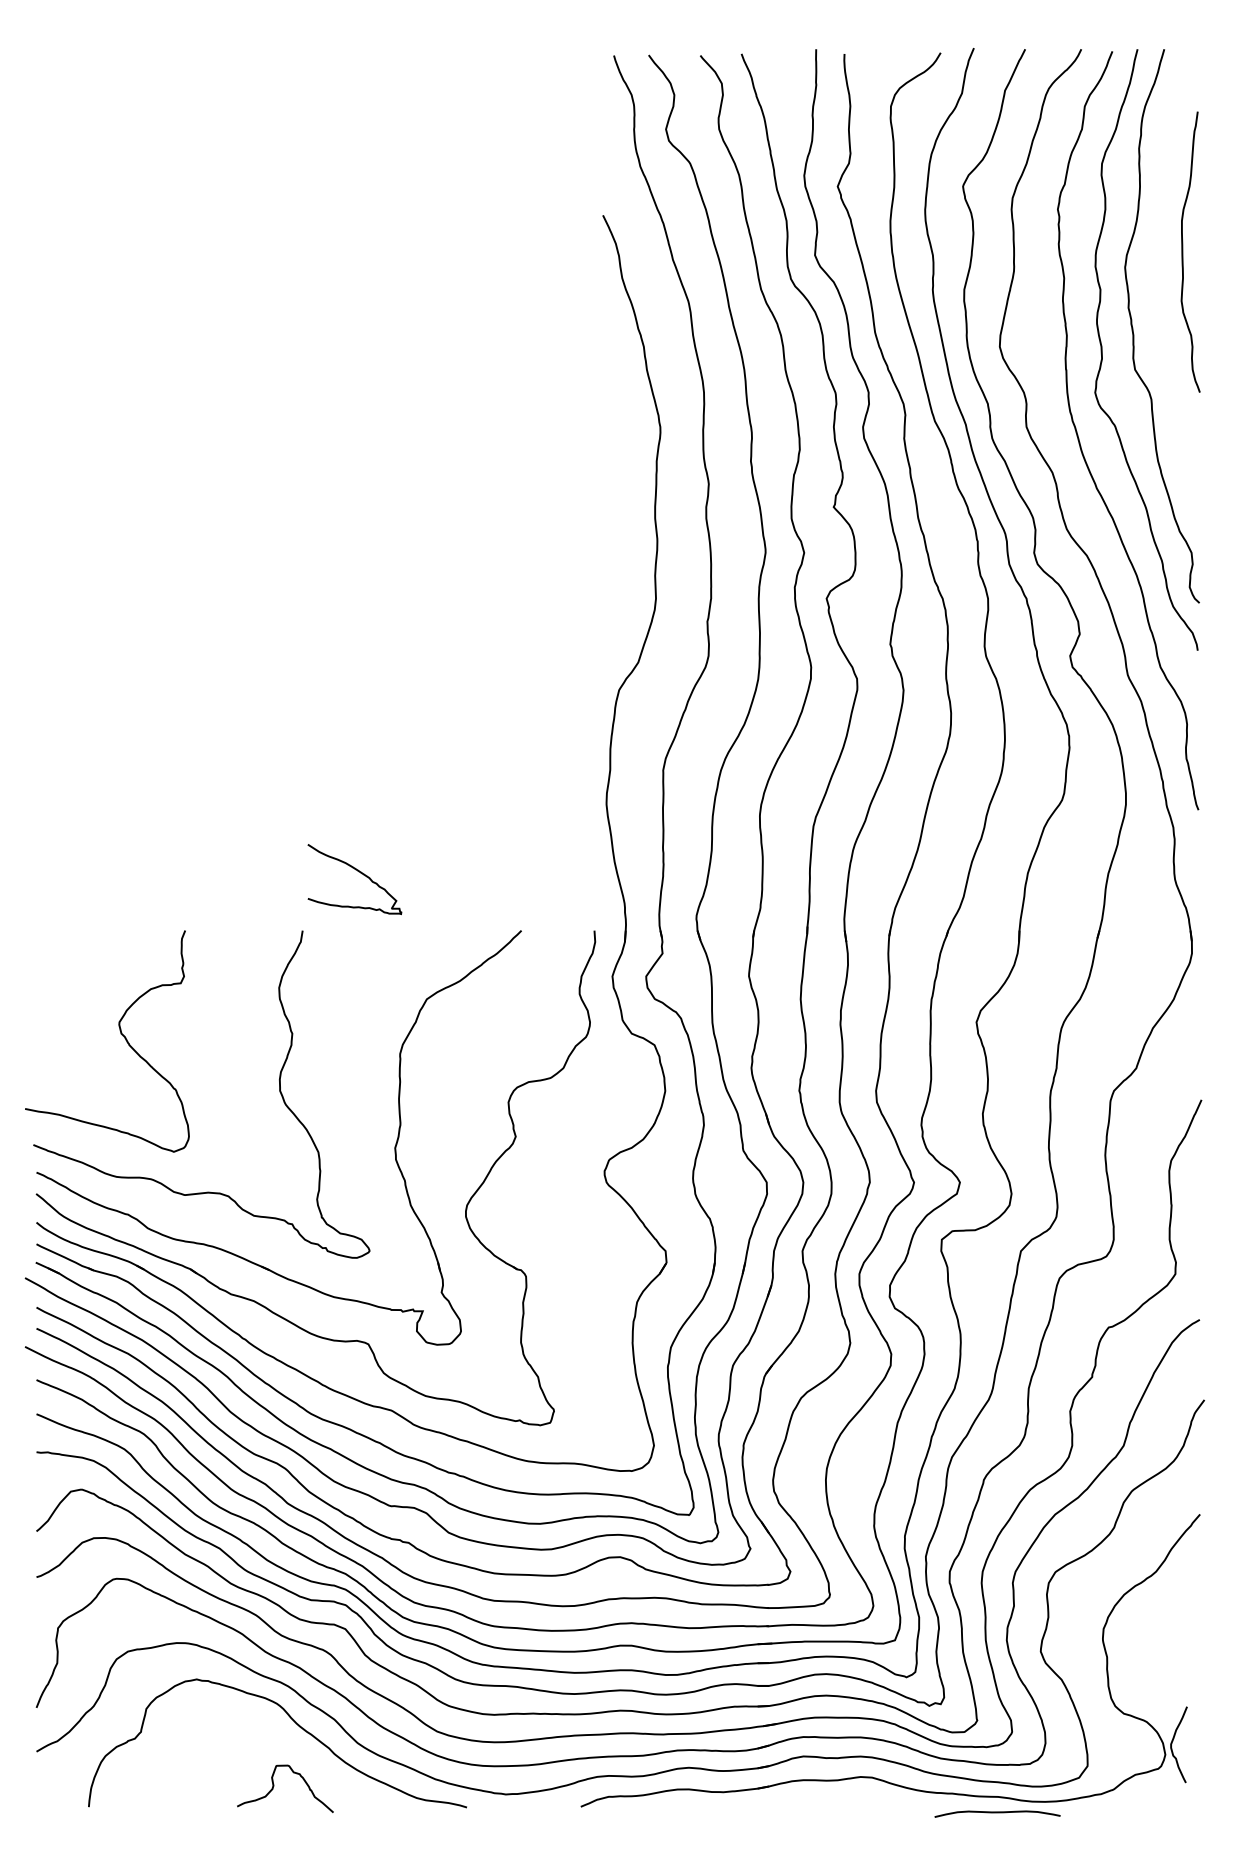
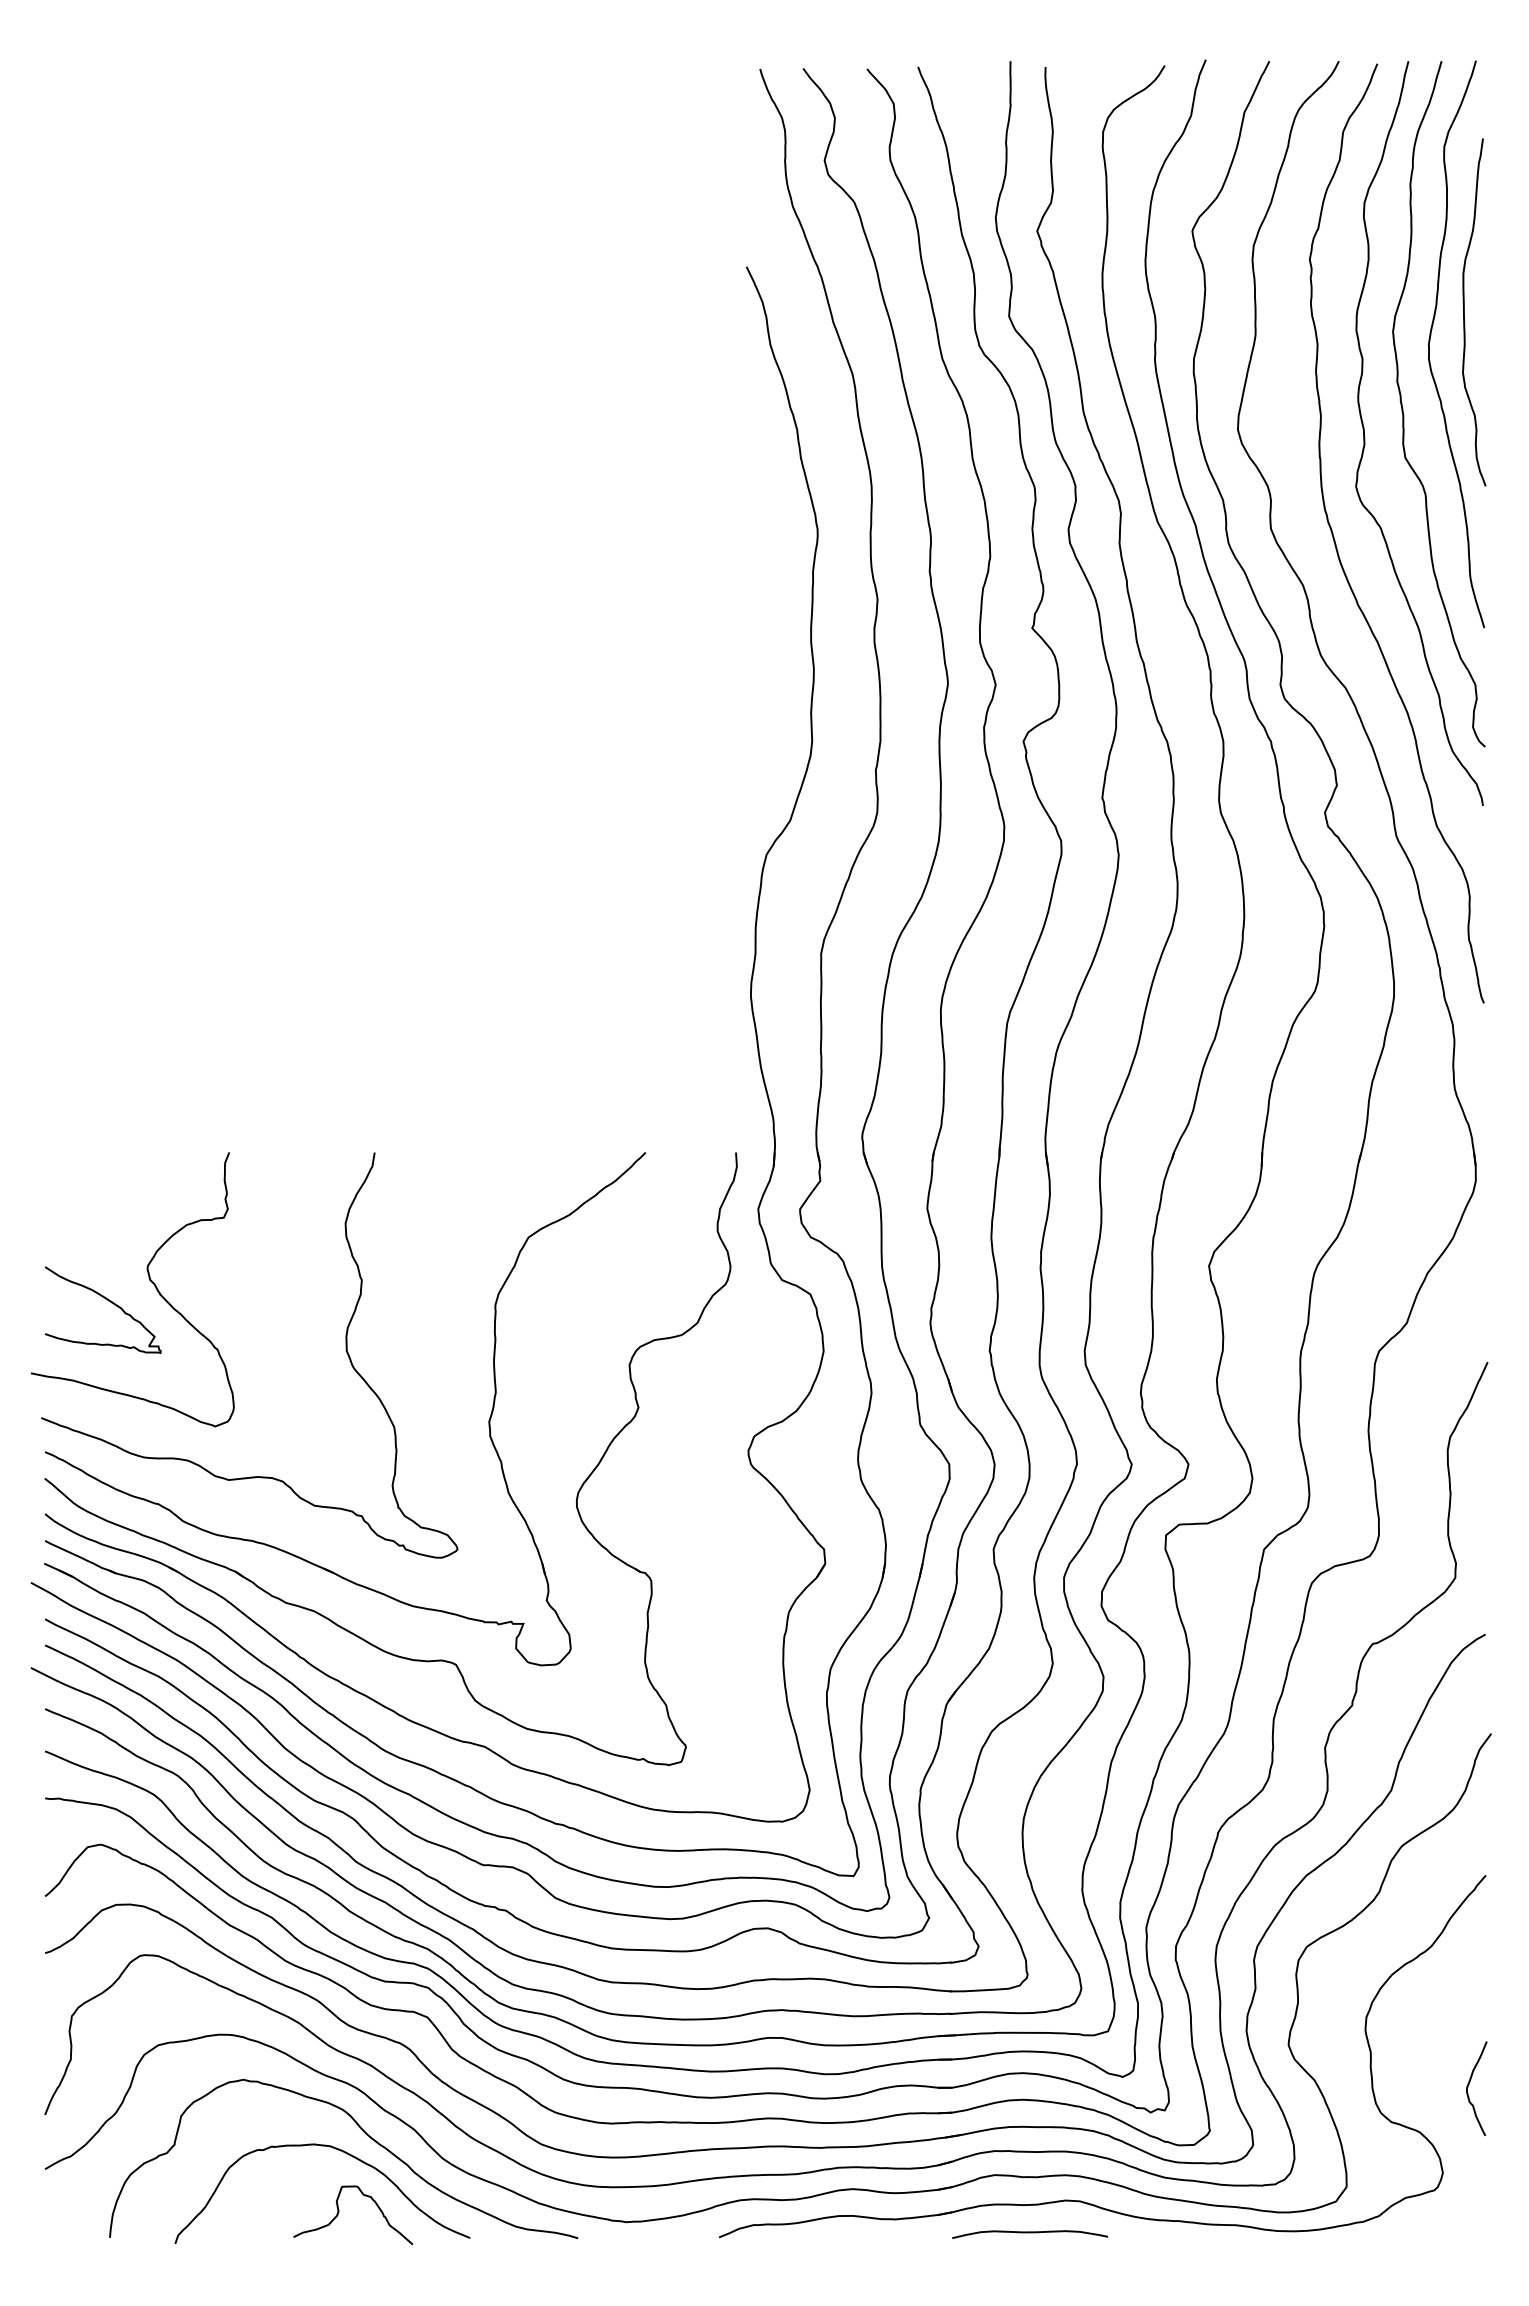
curve: (1155, 276) -> (1430, 342), added
curve: (359, 872) -> (108, 1301), moved
curve: (275, 1737) -> (340, 2151), added
curve: (1173, 1741) -> (1469, 2084), moved
curve: (997, 1813) -> (1030, 2233), moved

